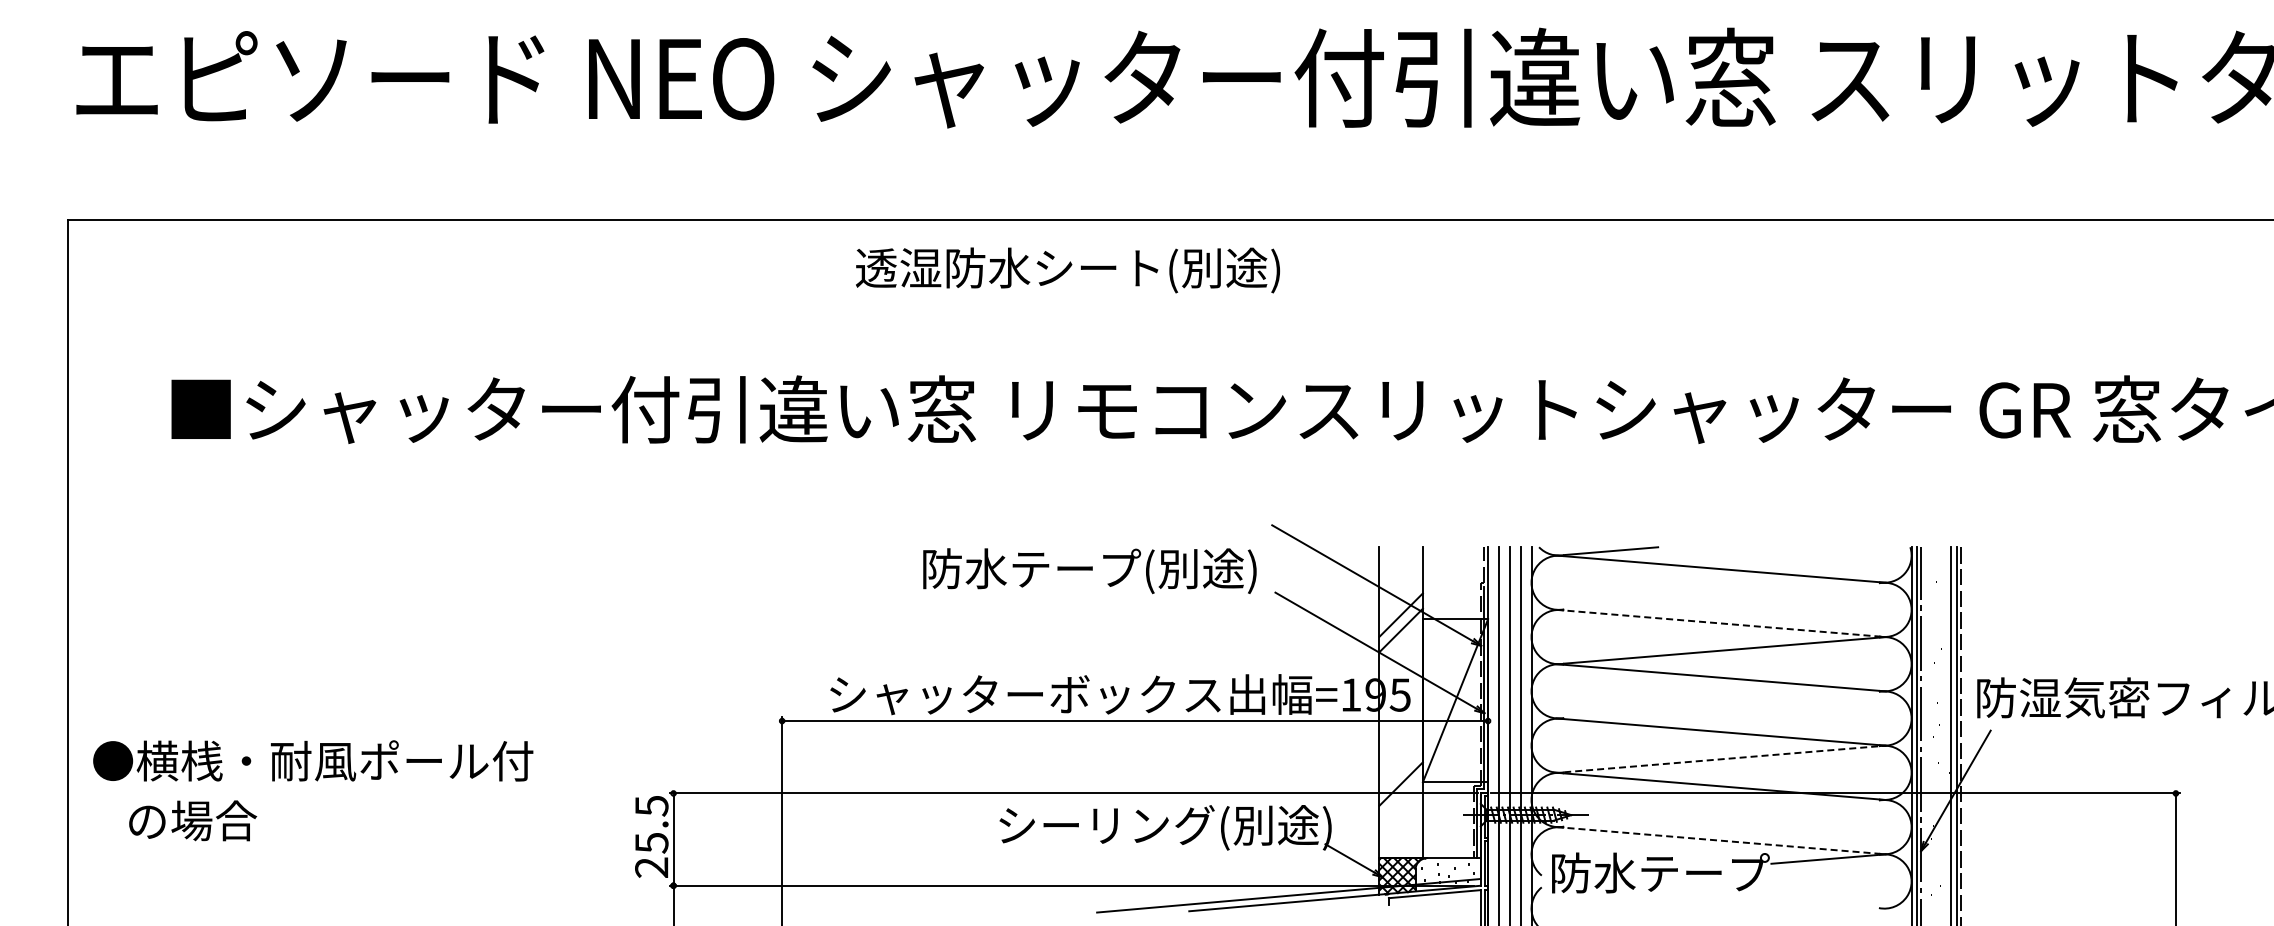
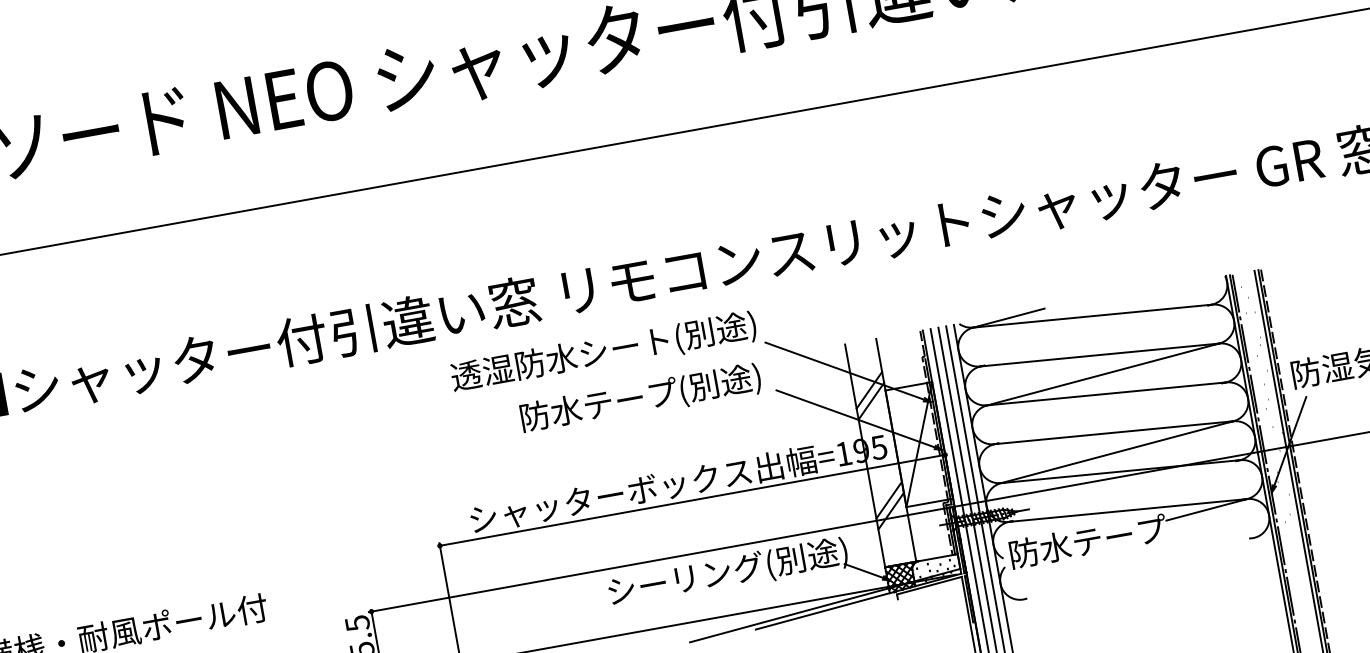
text: (1067, 270) -> (603, 352), moved
line: (1721, 623) -> (1099, 355), dashed -> solid
line: (1725, 758) -> (1120, 451), dashed -> solid
line: (1400, 768) -> (888, 500), added
line: (1721, 840) -> (1127, 510), dashed -> solid

